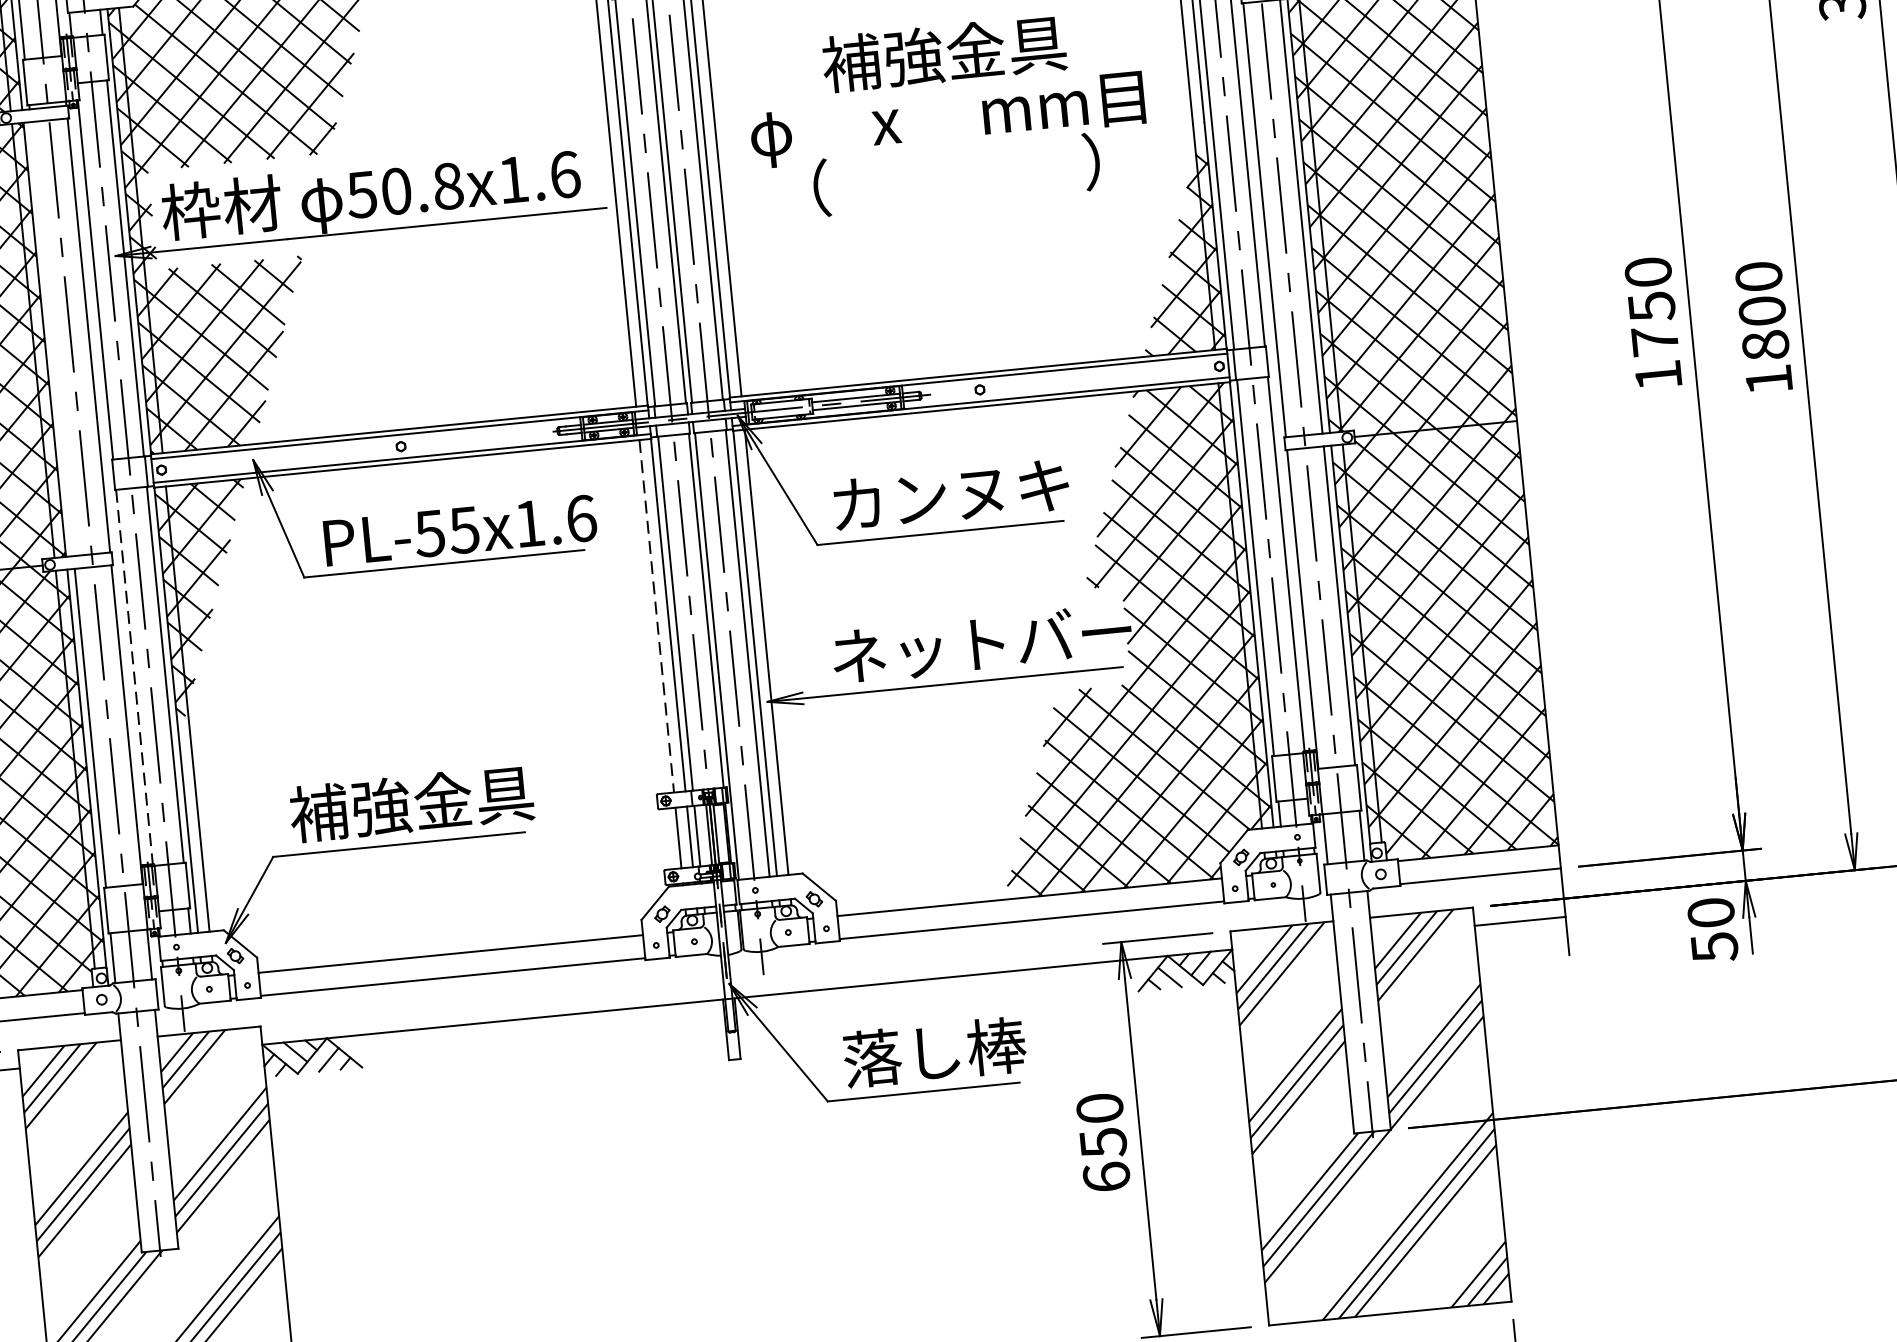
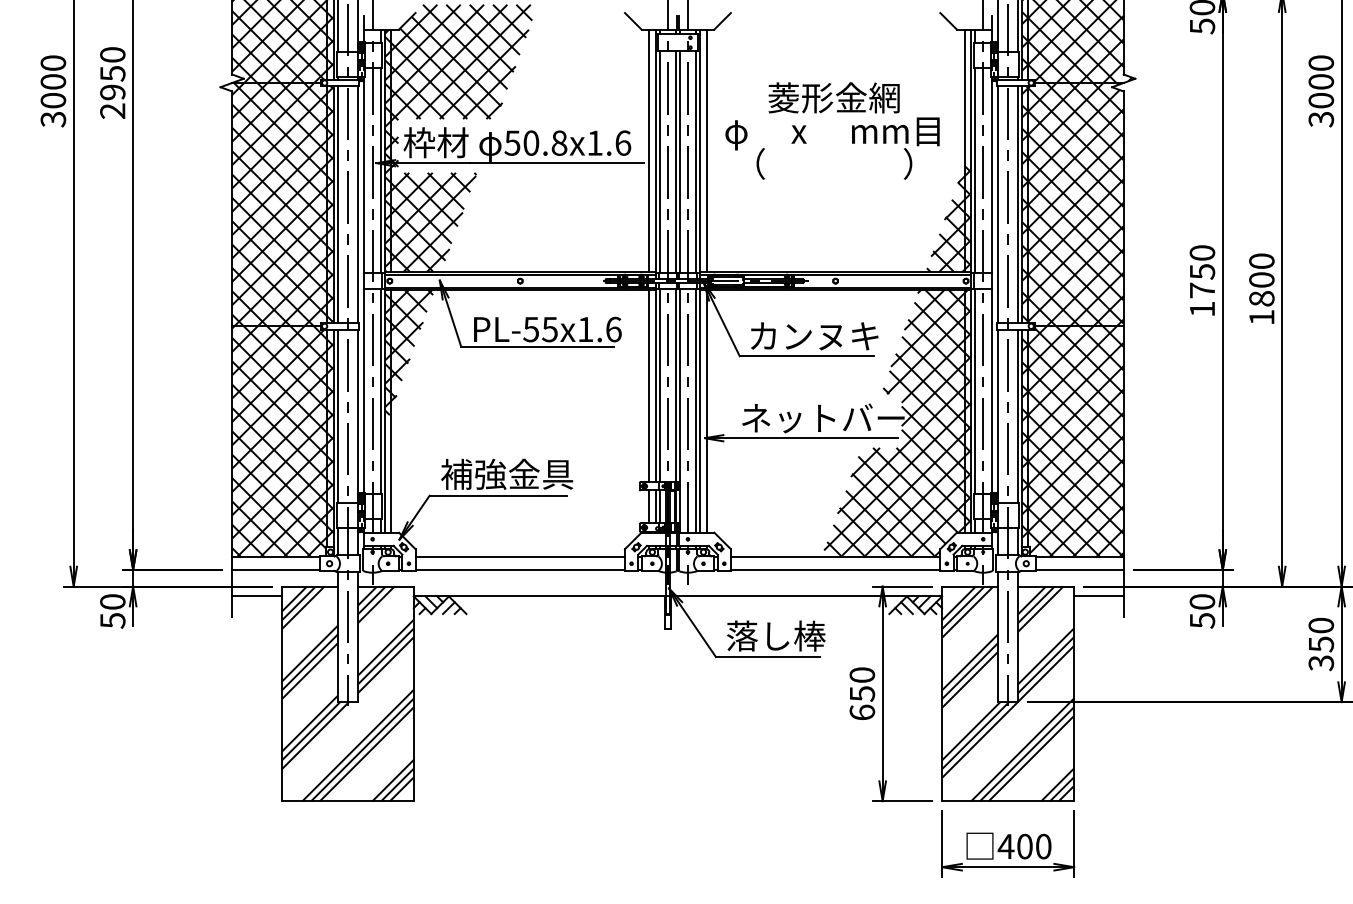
text: (944, 52) -> (834, 97), 補強金具 -> 菱形金網
line: (51, 338) -> (337, 204), added
line: (657, 616) -> (649, 386), dashed -> solid
line: (134, 677) -> (364, 391), dashed -> solid

